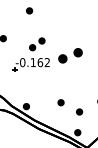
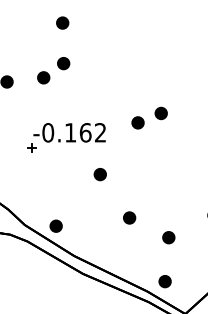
part: (37, 44) -> (54, 71), moved
part: (70, 55) -> (149, 117), size x0.71
part: (46, 81) -> (98, 172), added

